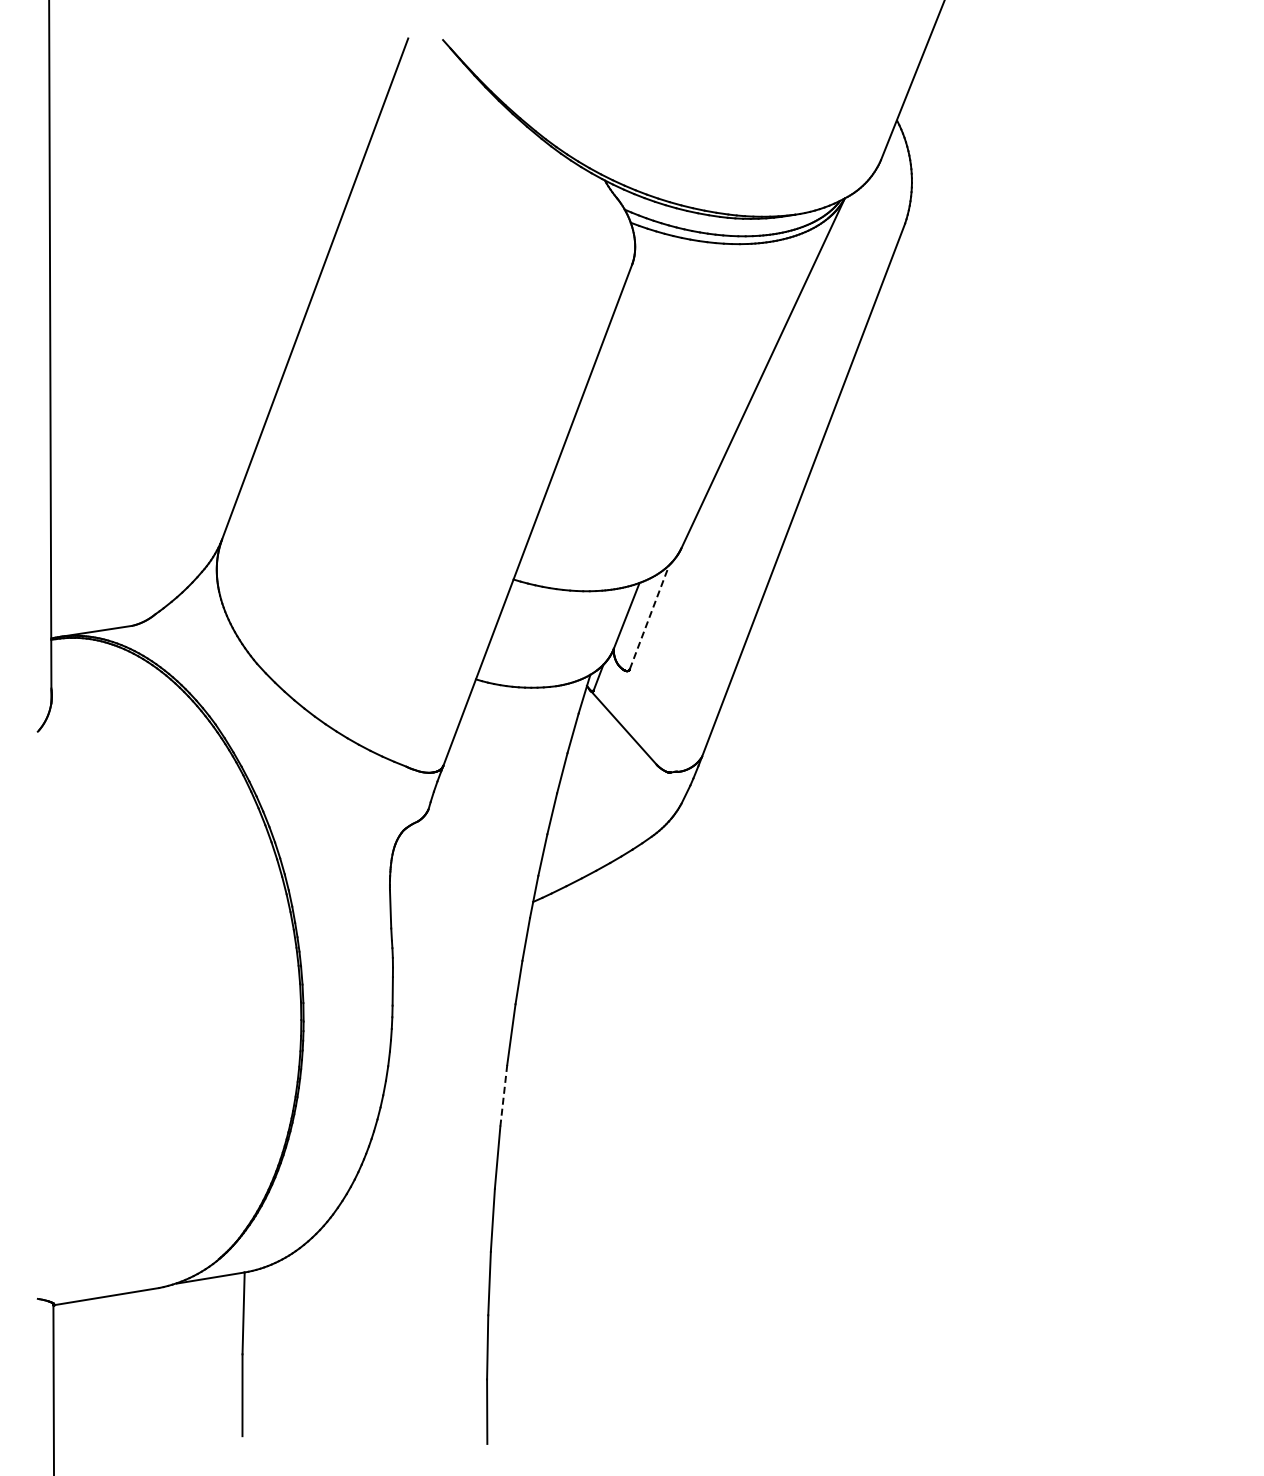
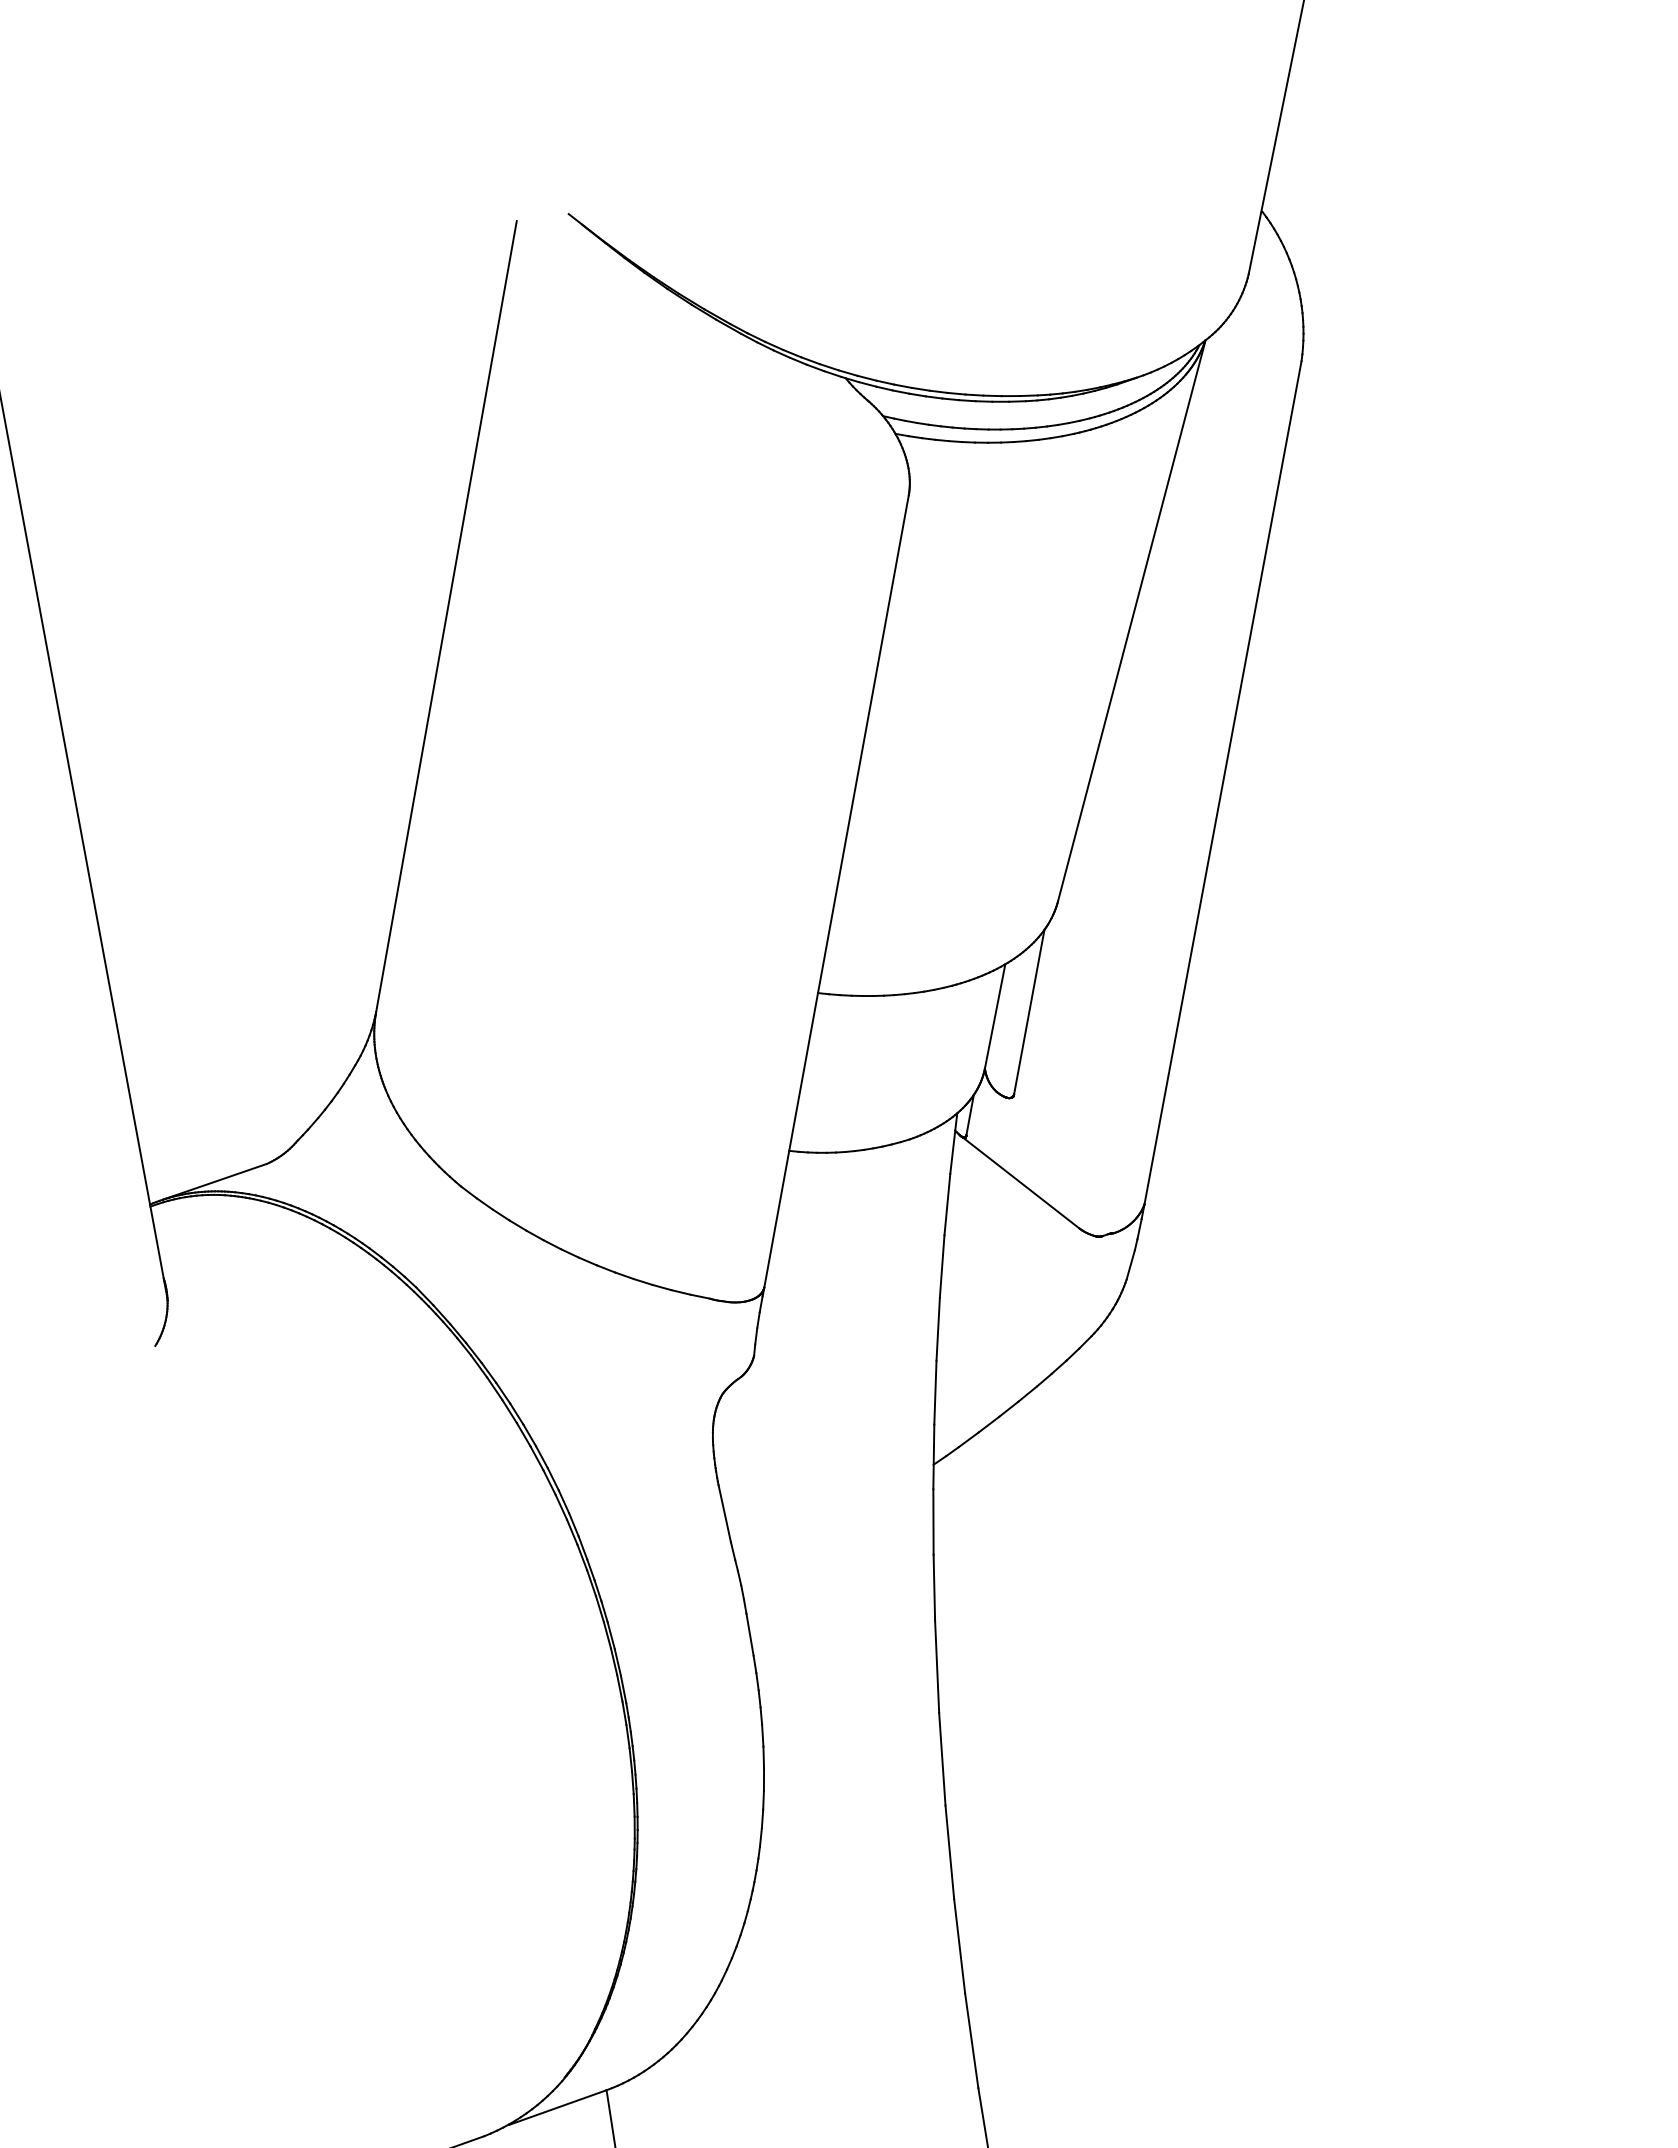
line: (649, 617) -> (1029, 1012), dashed -> solid
line: (503, 1095) -> (941, 1758), dashed -> solid

